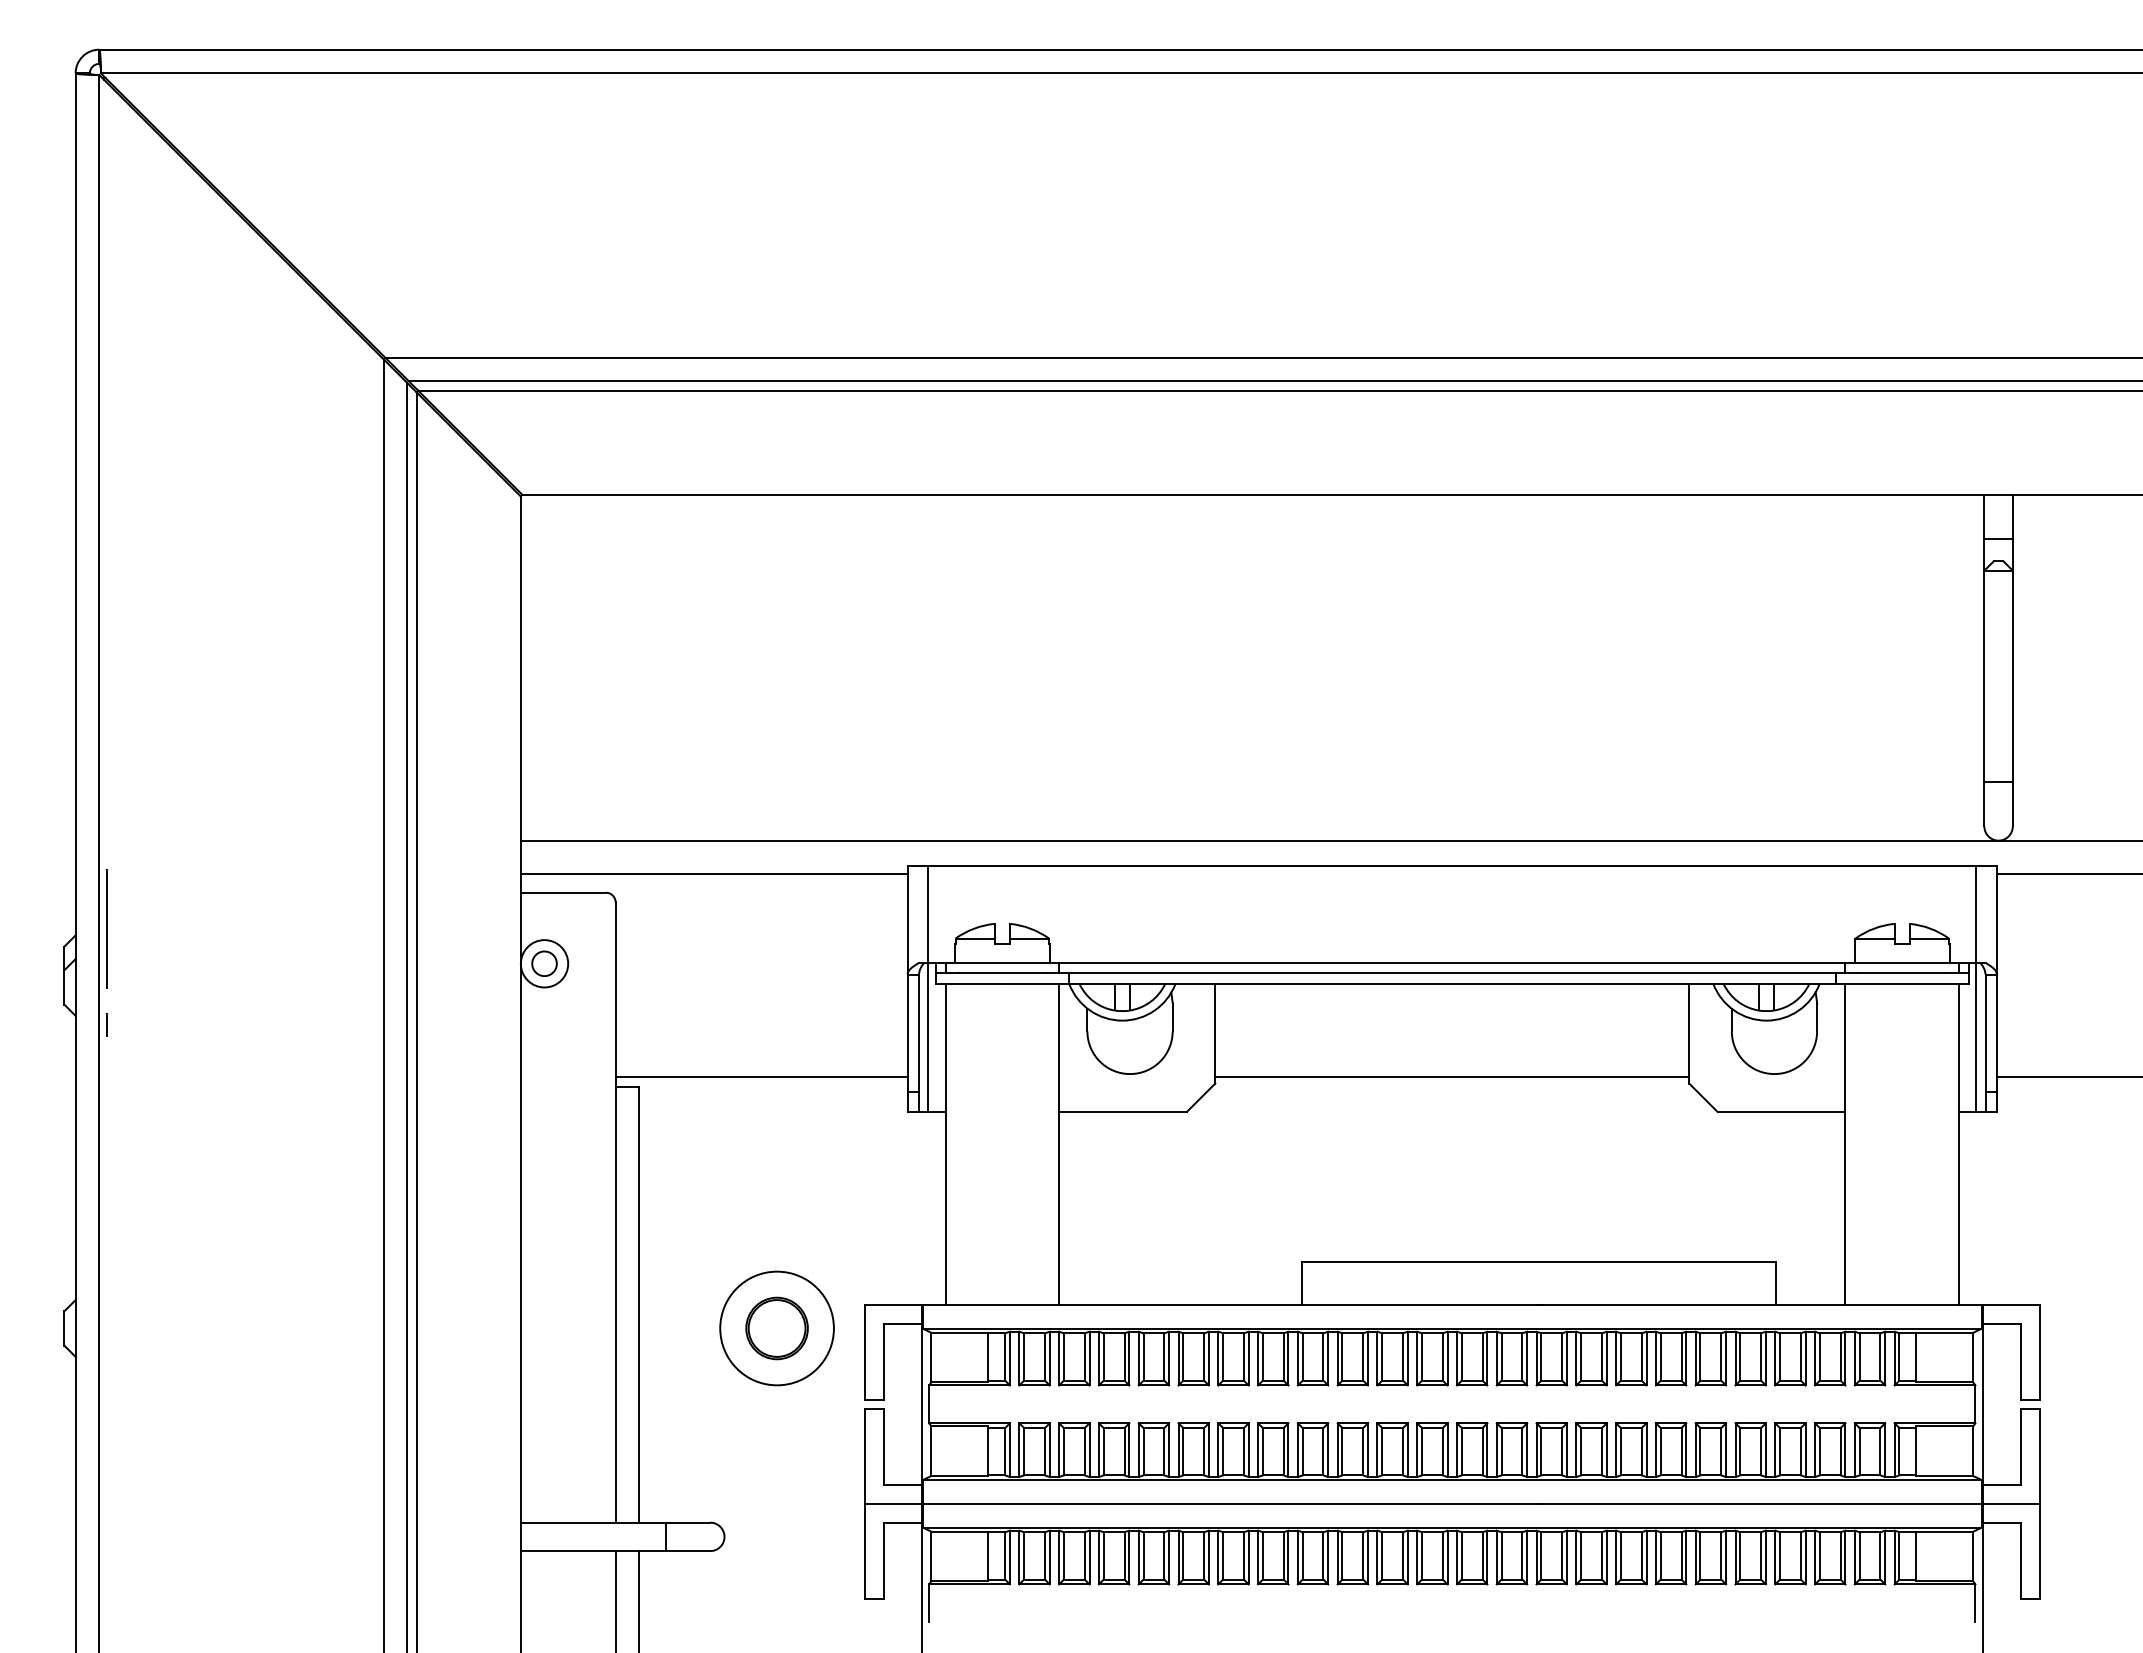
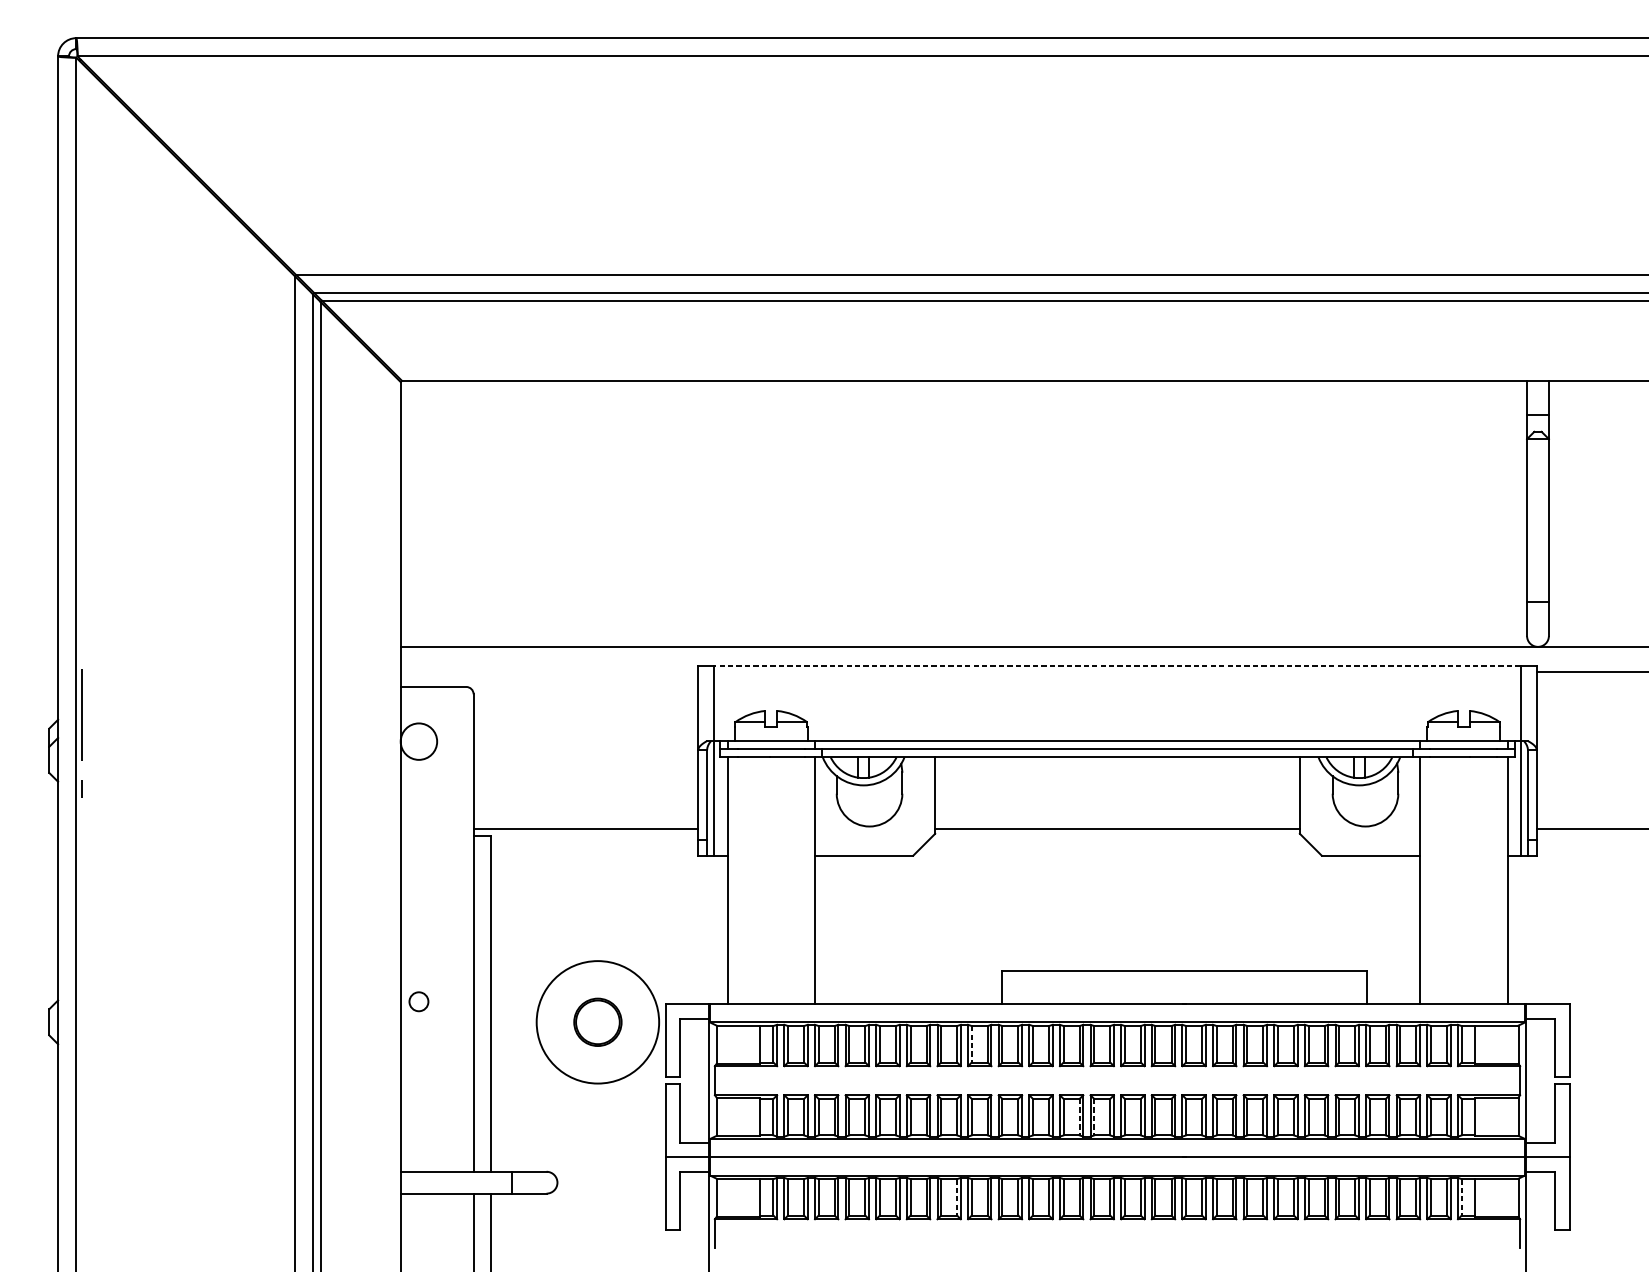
line: (1452, 865) -> (1117, 666), solid -> dashed
line: (713, 873) -> (548, 672), removed
circle: (544, 963) -> (418, 1001), moved
circle: (776, 1328) -> (597, 1022), size x1.4
line: (1262, 1357) -> (971, 1044), solid -> dashed
line: (1403, 1451) -> (1080, 1117), solid -> dashed
line: (1421, 1451) -> (1093, 1117), solid -> dashed
line: (1243, 1555) -> (956, 1197), solid -> dashed
line: (1899, 1555) -> (1461, 1197), solid -> dashed

